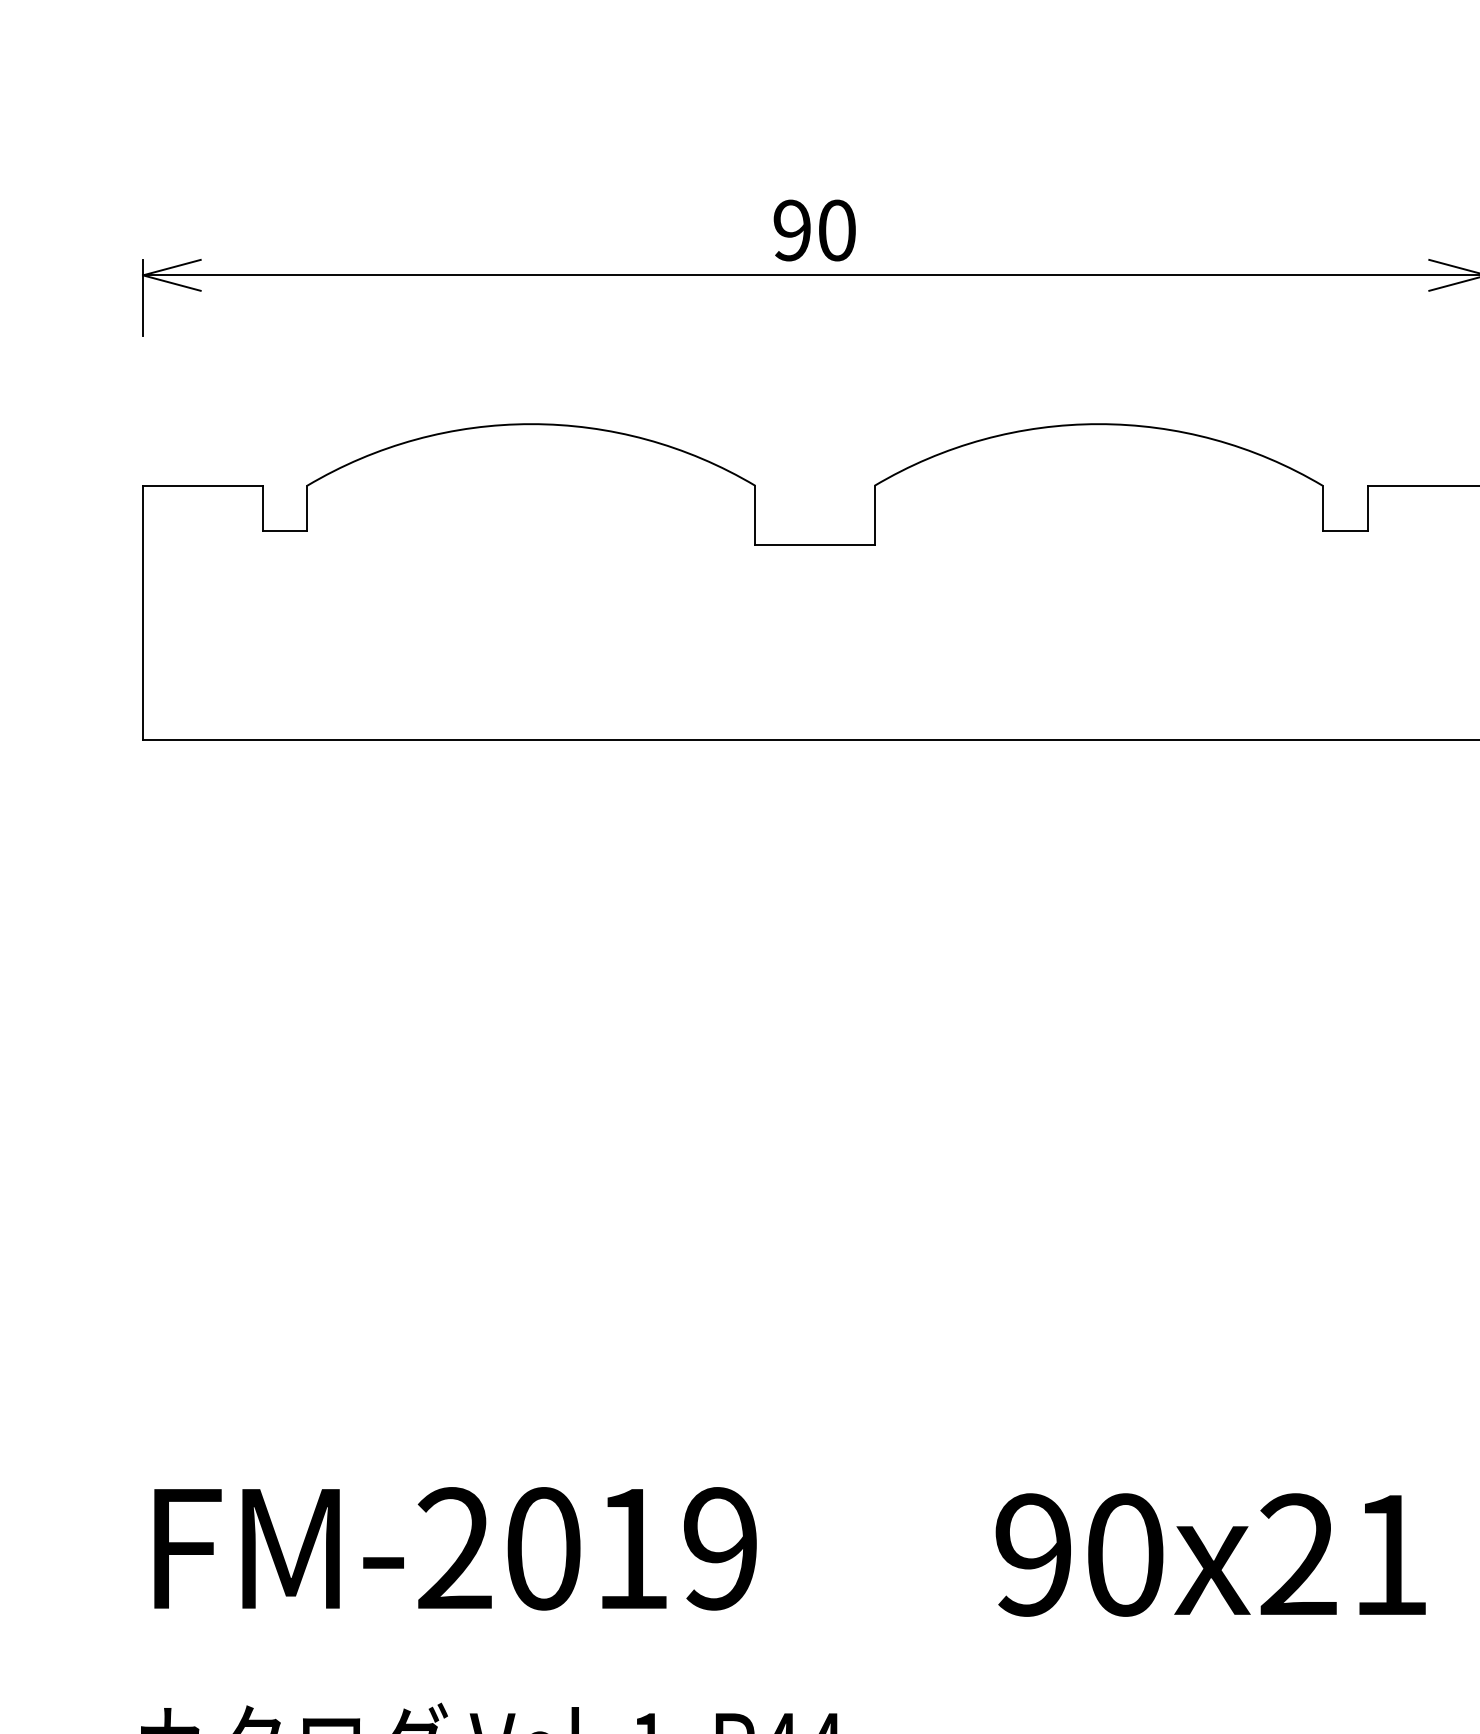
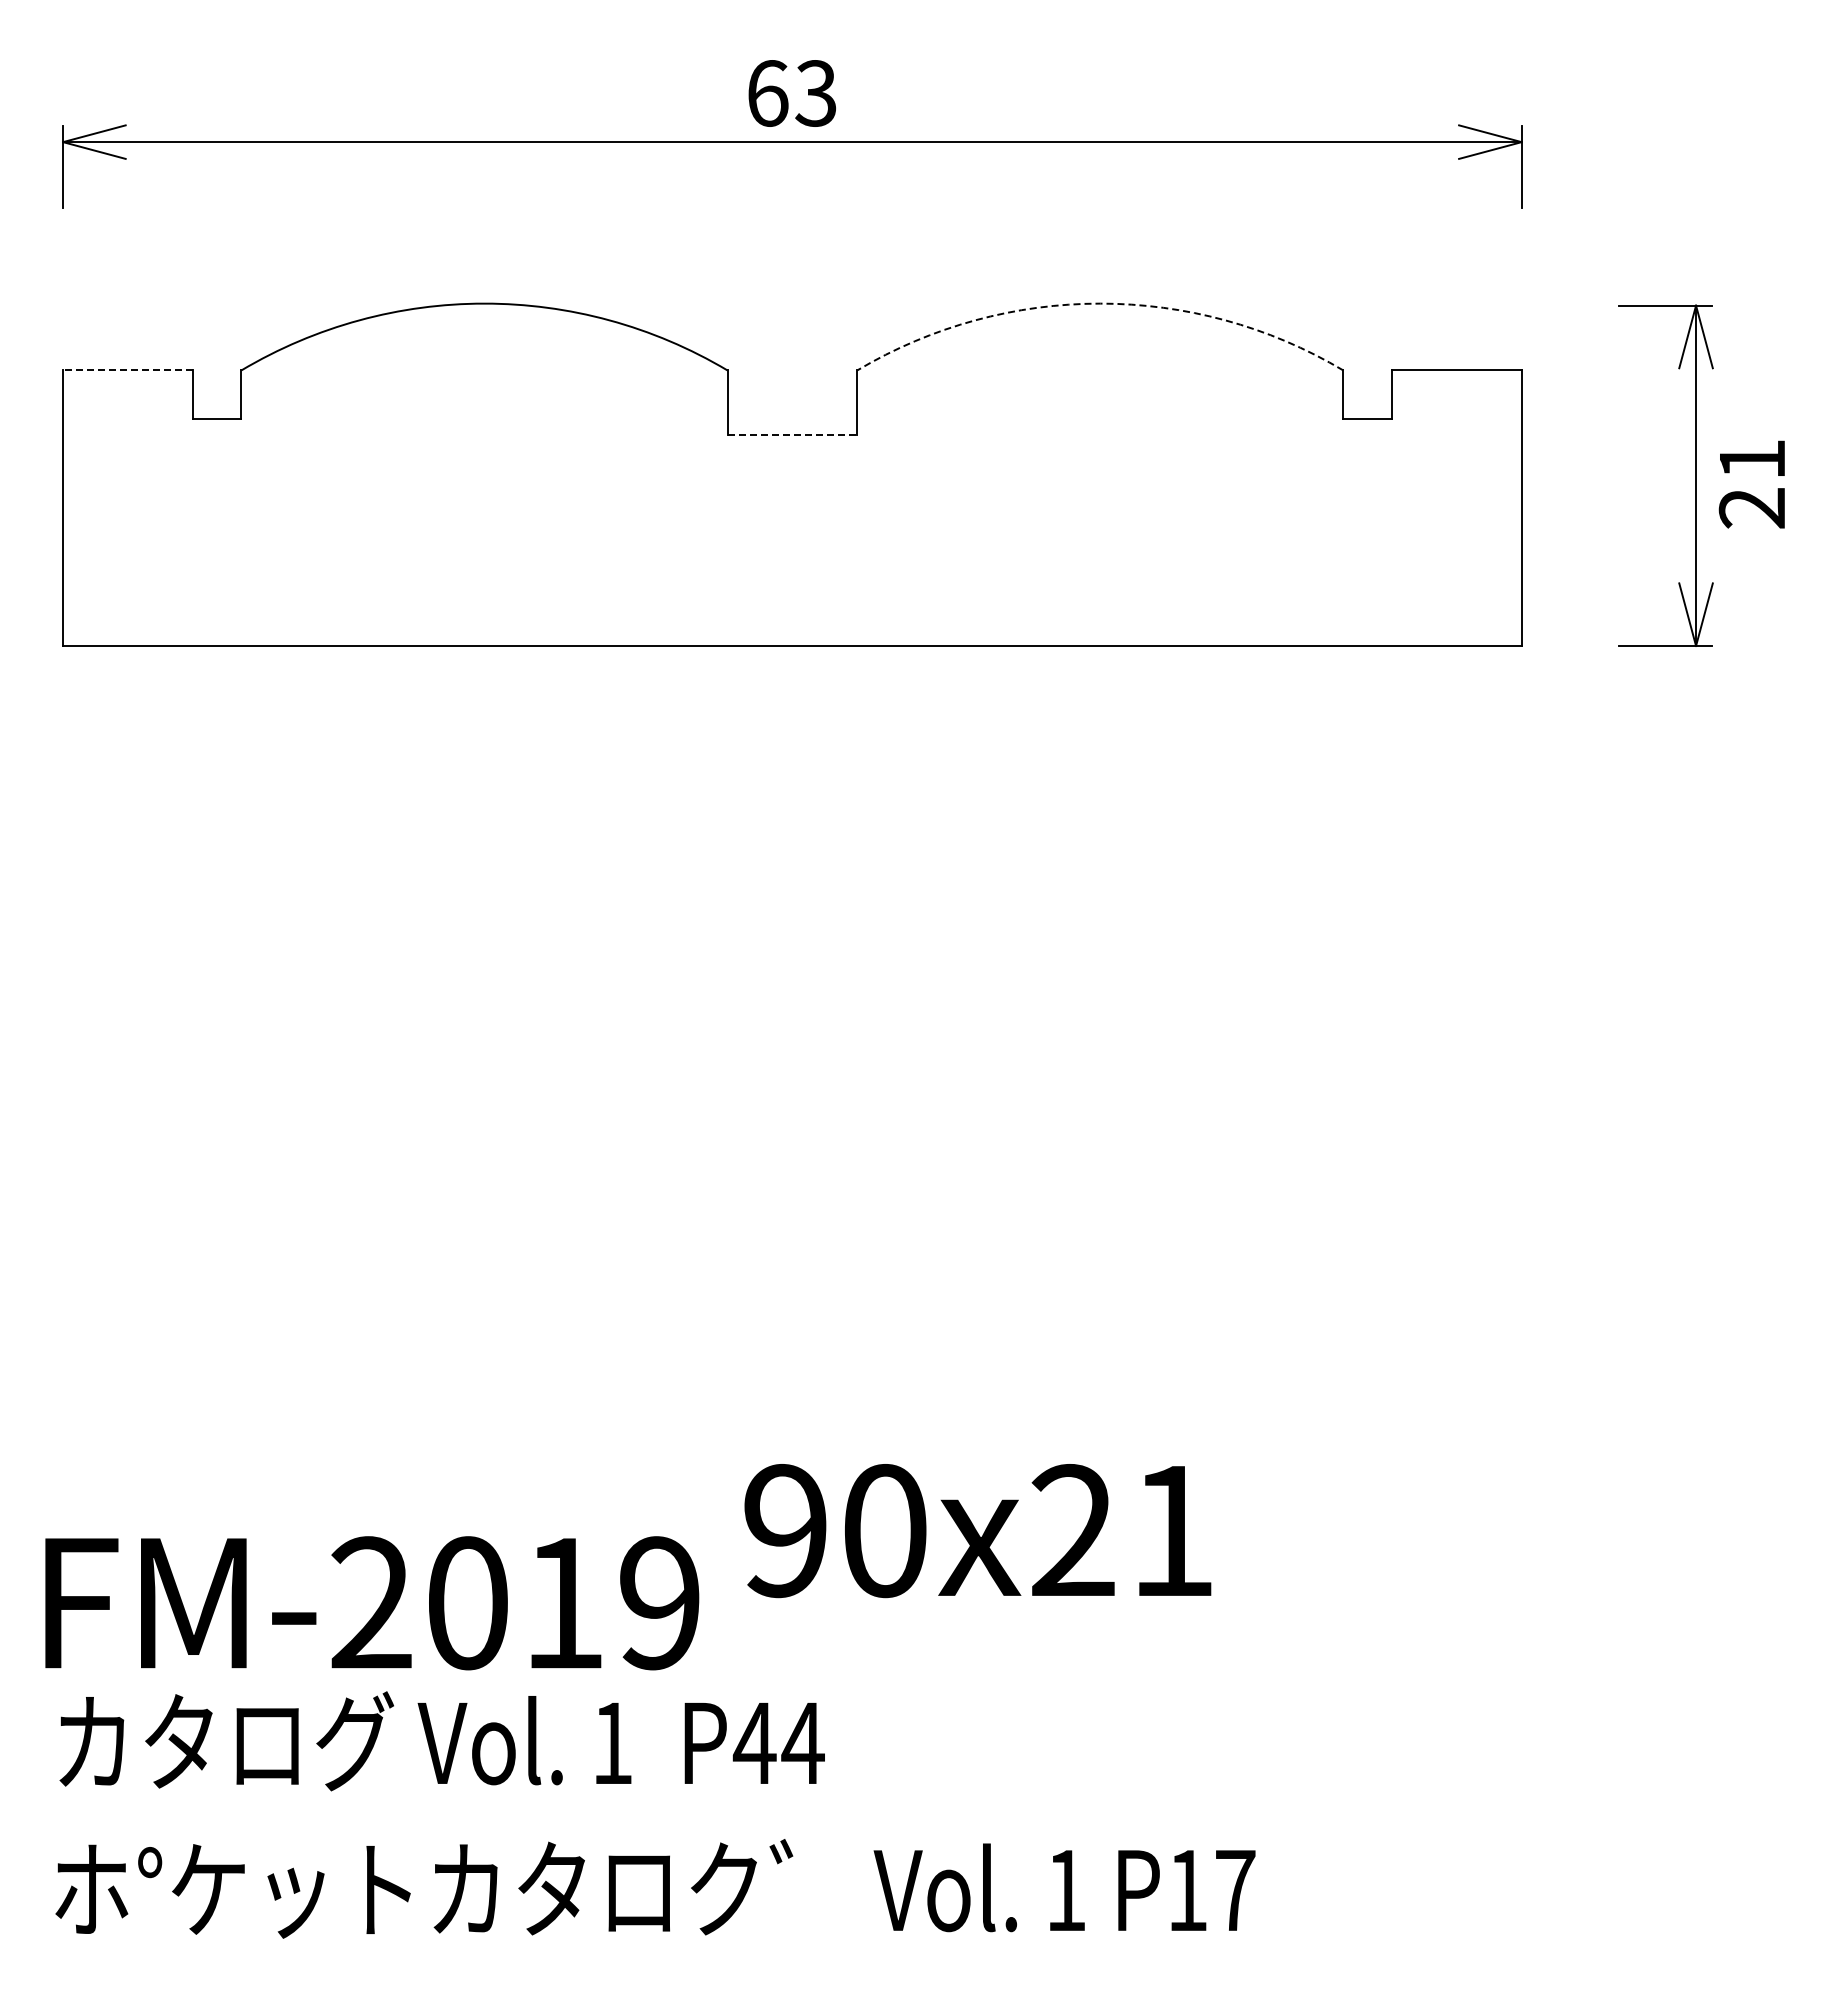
text: (814, 230) -> (791, 93), 90 -> 63
arc: (1098, 424) -> (1100, 303), solid -> dashed
line: (202, 485) -> (127, 370), solid -> dashed
line: (815, 545) -> (792, 435), solid -> dashed
text: (455, 1549) -> (372, 1603), moved
text: (1210, 1555) -> (977, 1531), moved

